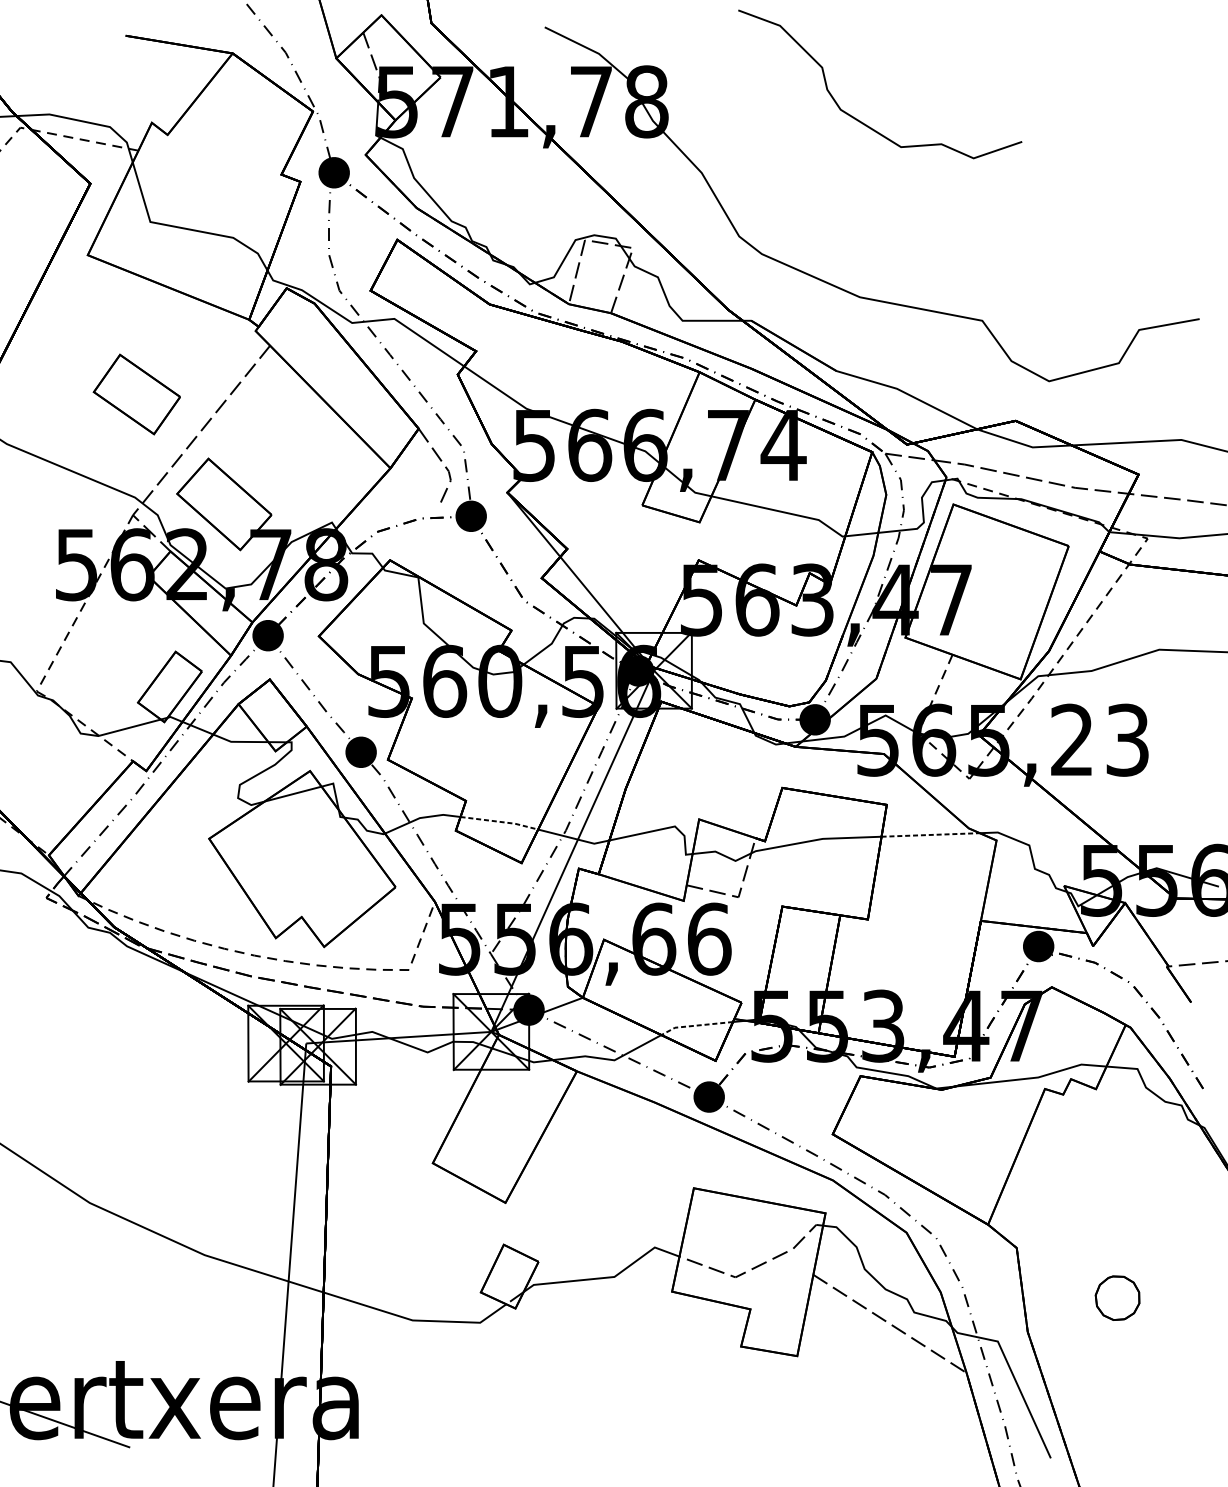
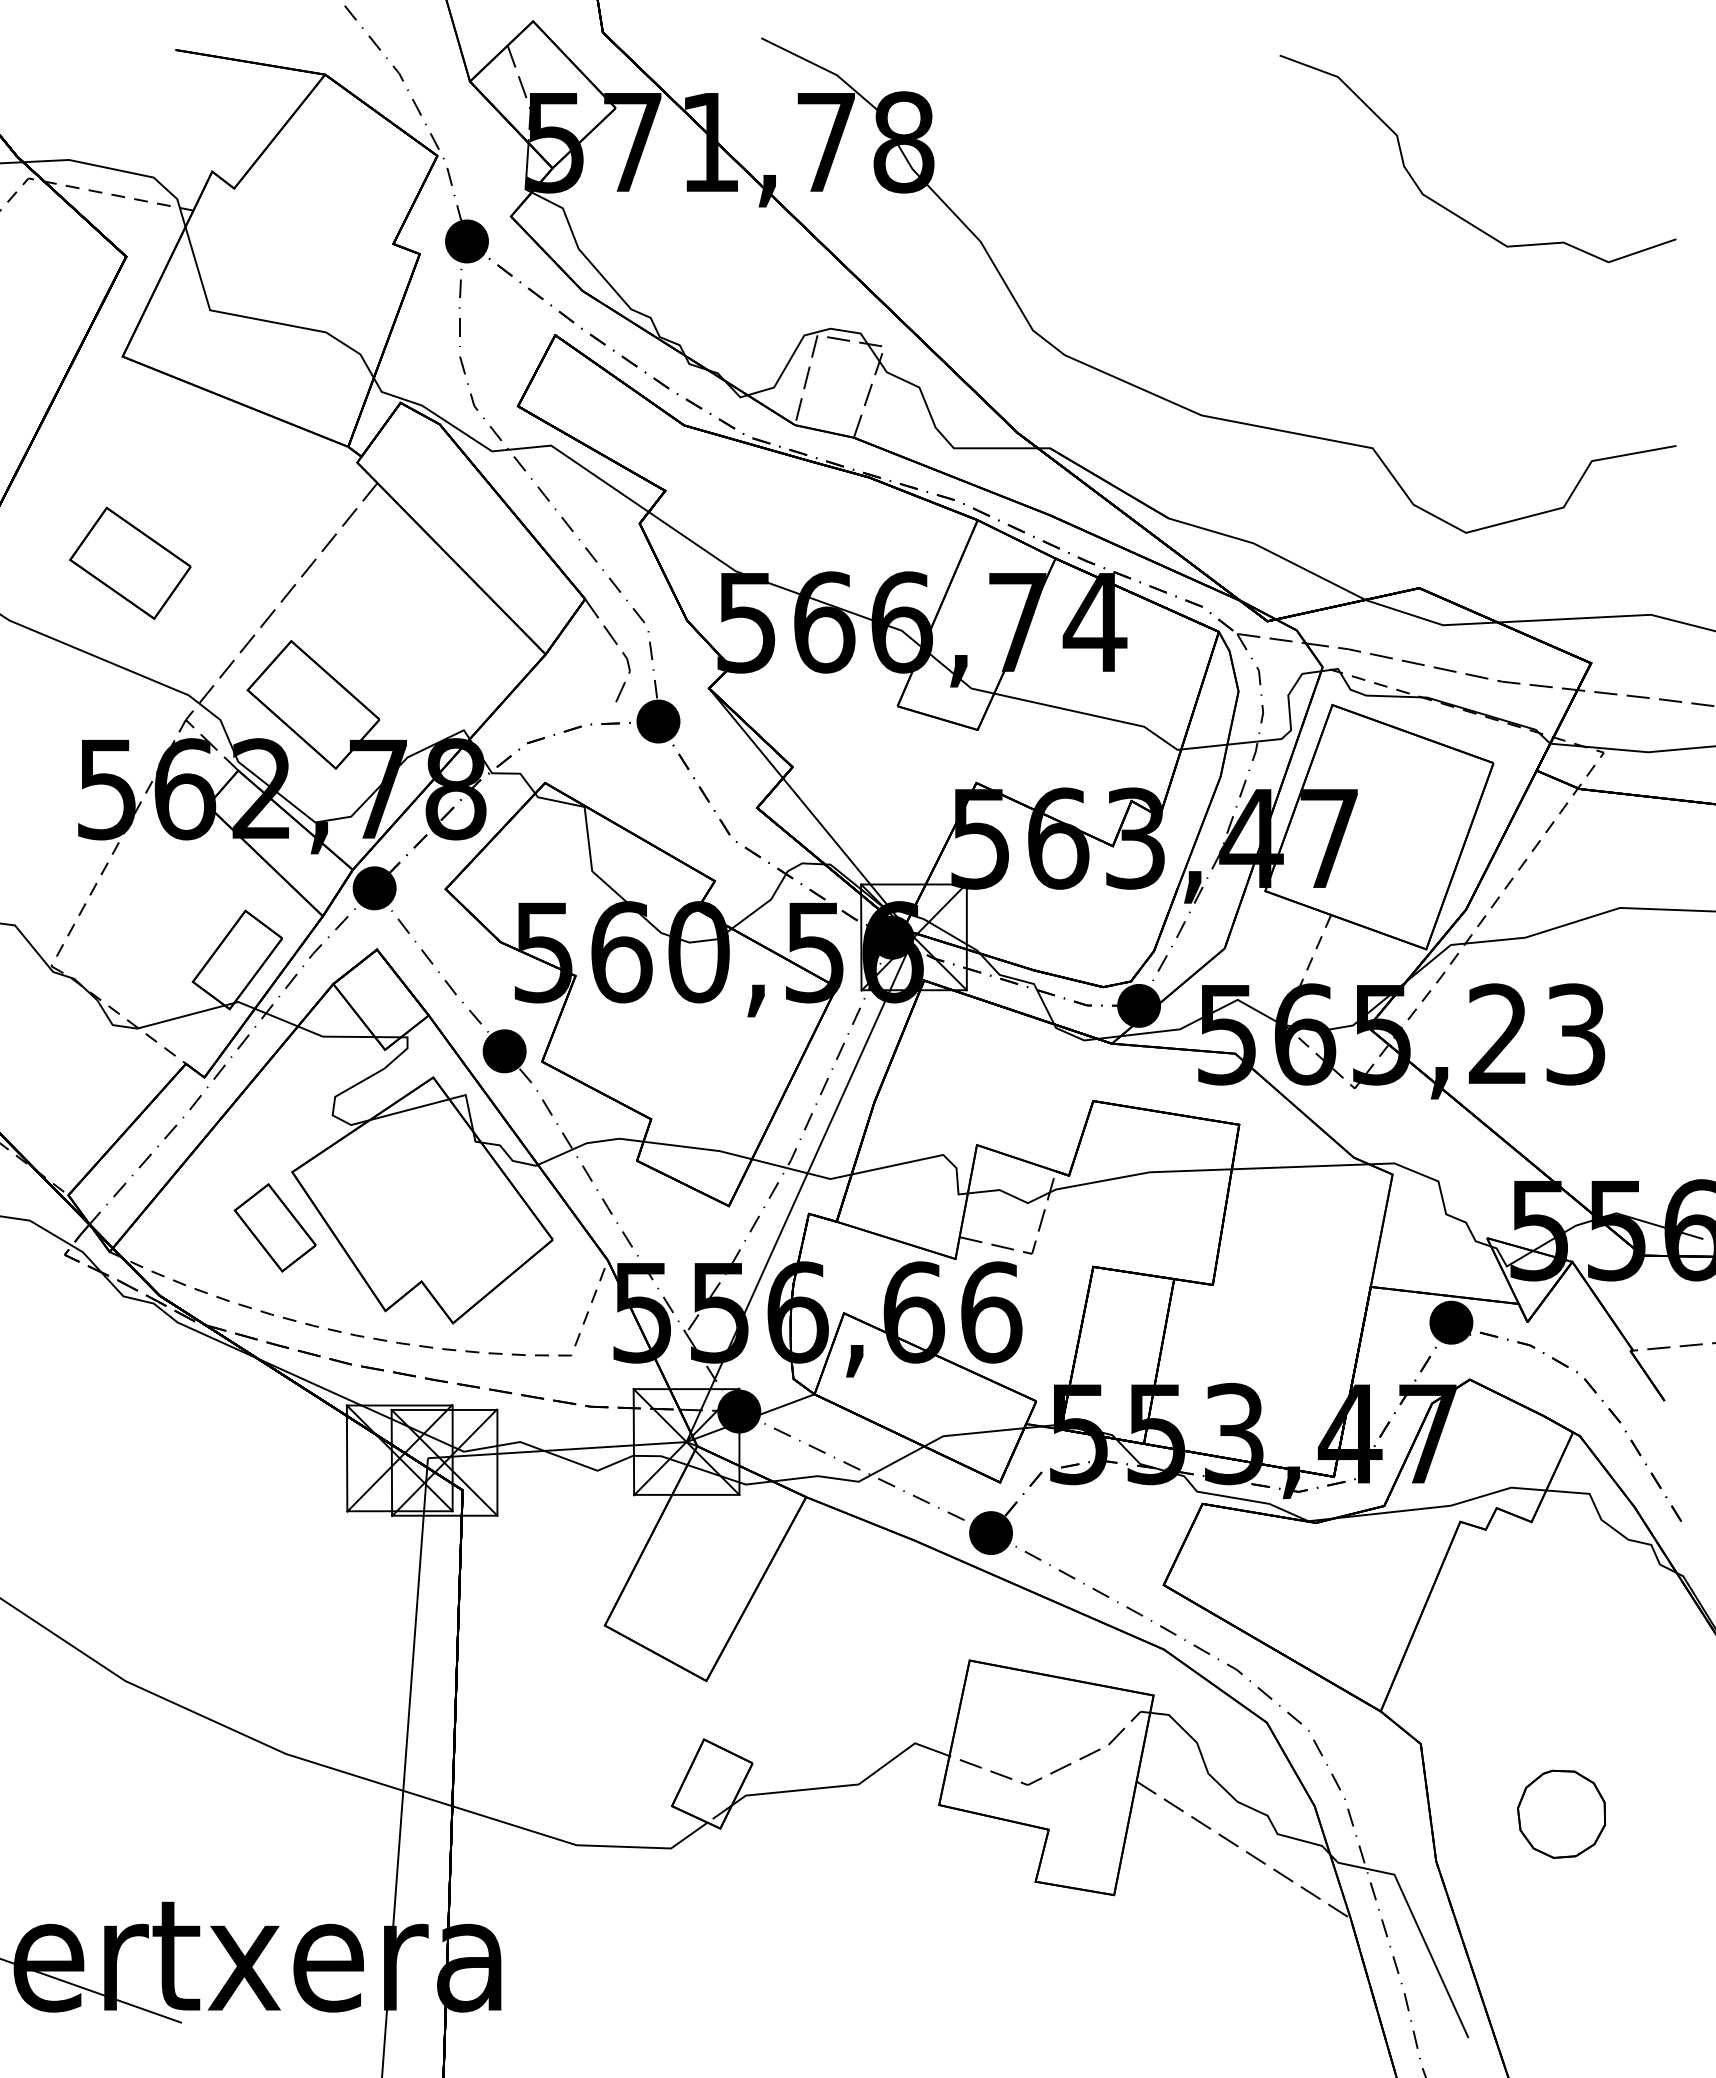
curve: (857, 119) -> (1446, 207), moved
part: (137, 393) -> (130, 562), moved
line: (500, 821) -> (699, 1148), dashed -> solid
line: (930, 834) -> (1300, 1166), dashed -> solid
part: (196, 878) -> (274, 1227), added
line: (695, 1025) -> (971, 1433), dashed -> solid
part: (1117, 1297) -> (1561, 1813), size x1.43

